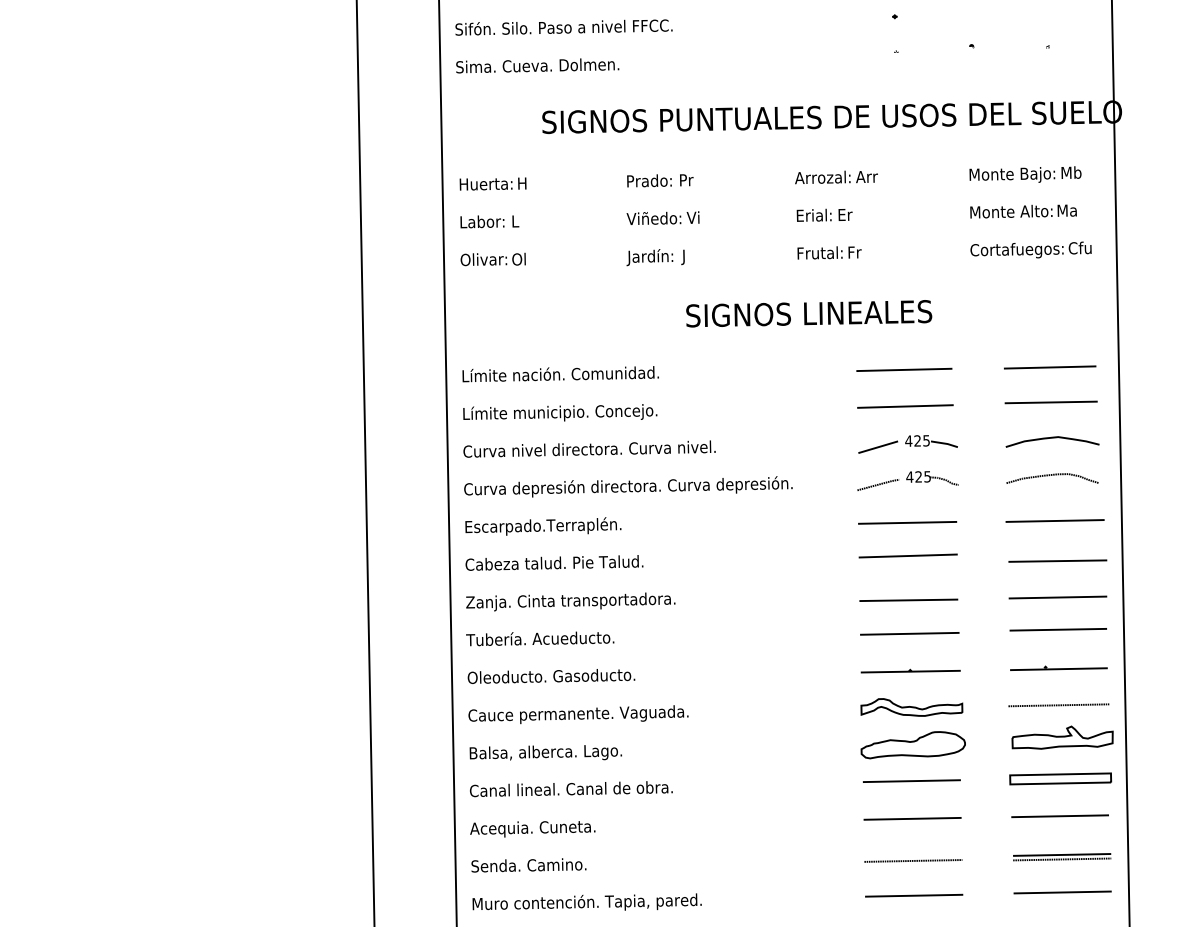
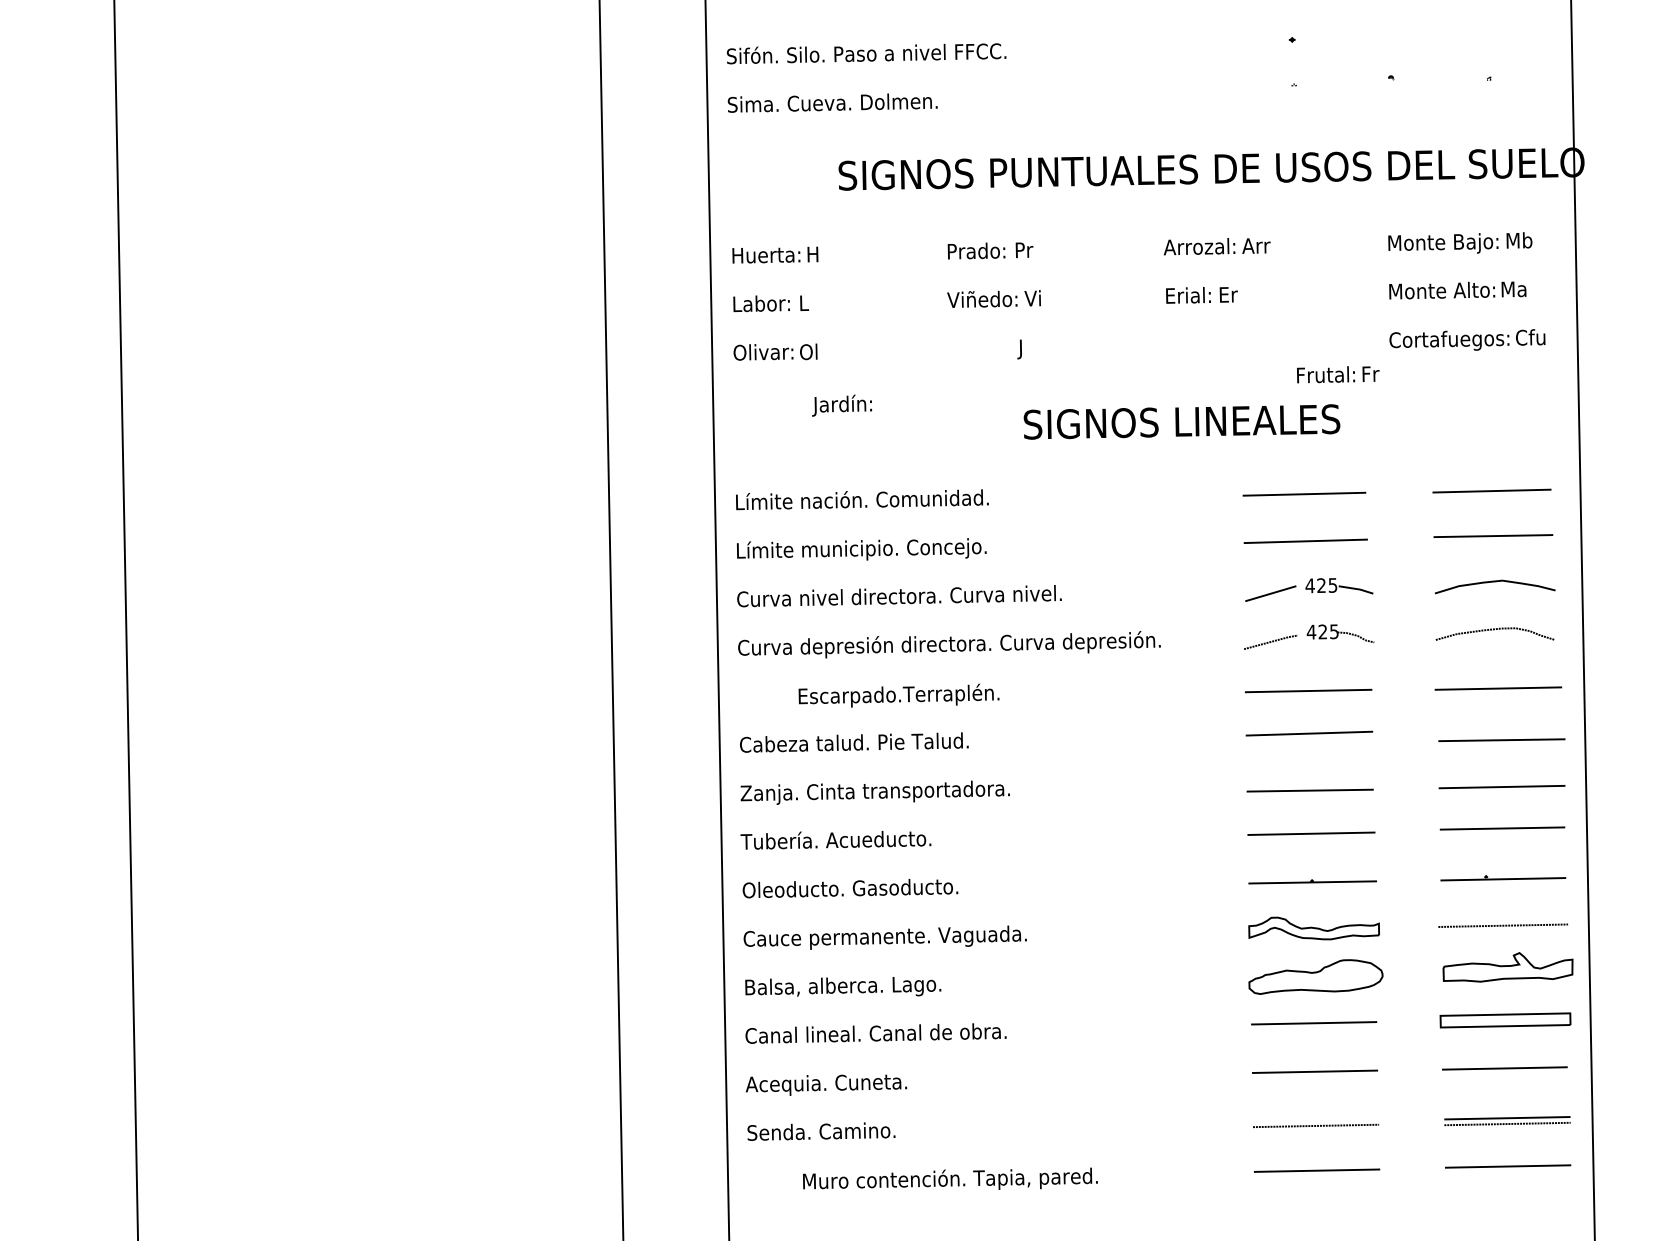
text: (829, 252) -> (1338, 374), moved
text: (649, 257) -> (841, 405), moved
text: (542, 526) -> (898, 695), moved
text: (587, 901) -> (950, 1178), moved

